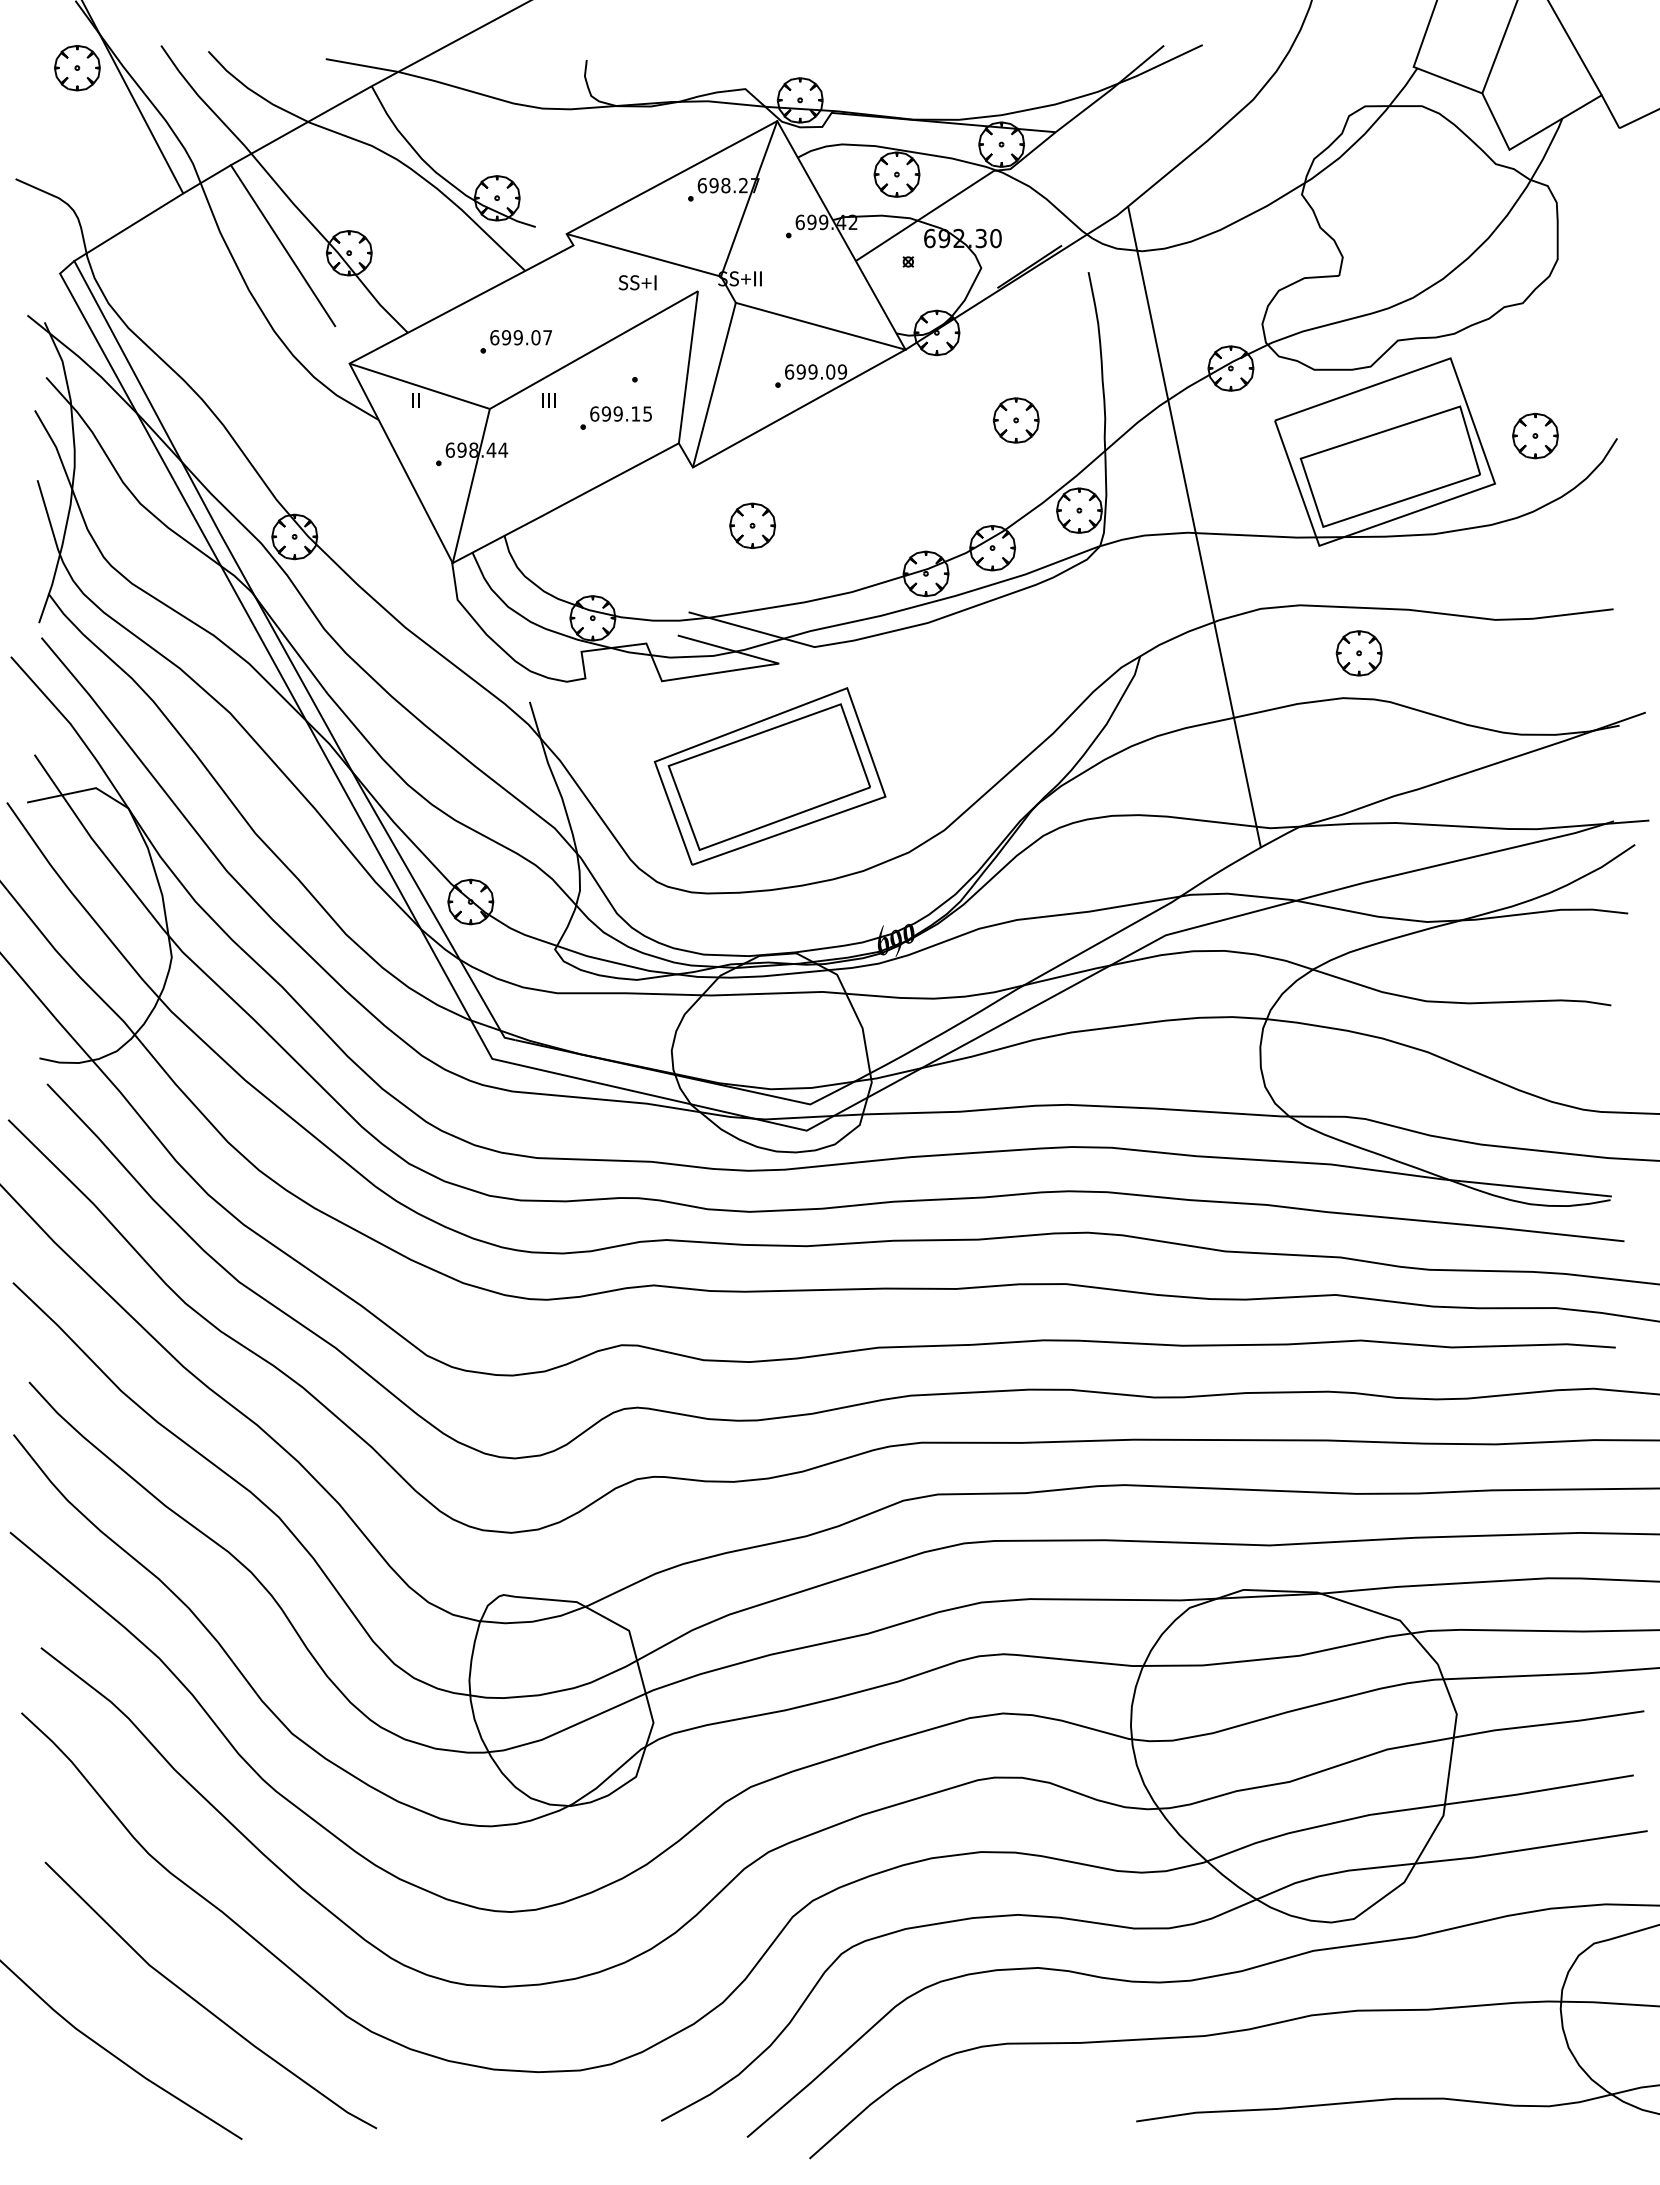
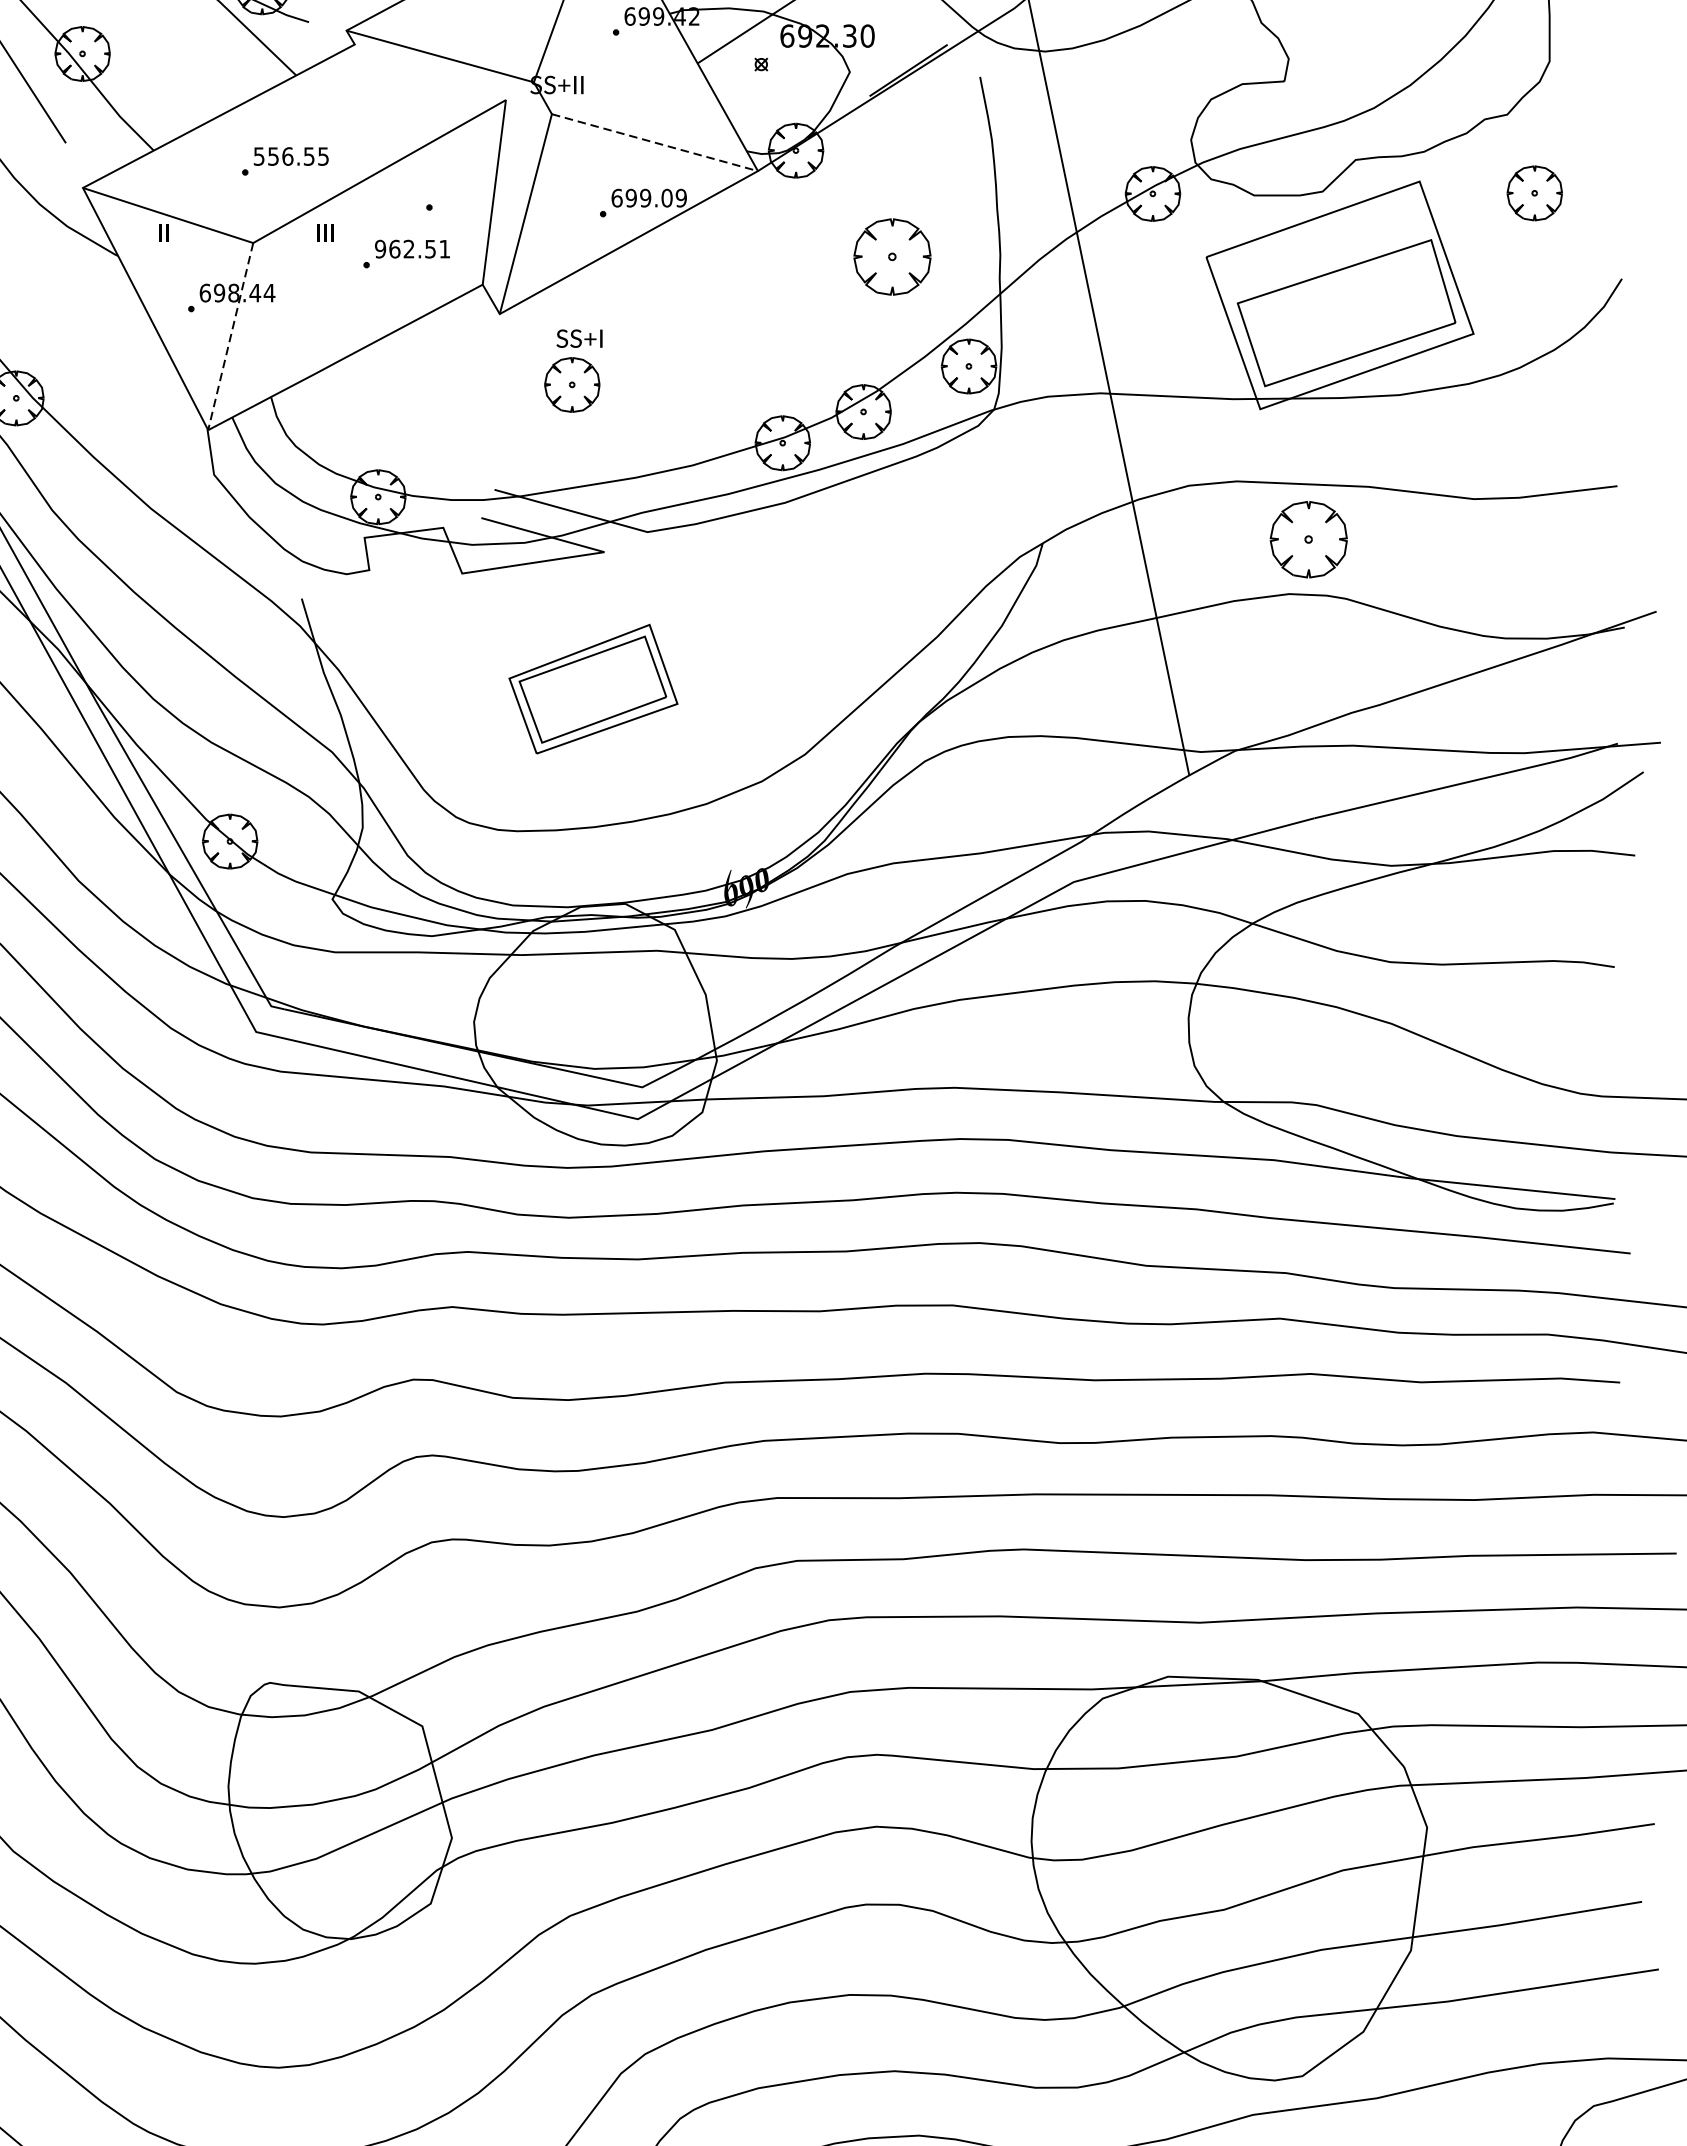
text: (637, 282) -> (579, 338), moved
line: (821, 326) -> (655, 142), solid -> dashed
text: (520, 337) -> (290, 156), 699.07 -> 556.55
text: (620, 413) -> (411, 248), 699.15 -> 962.51
part: (1015, 420) -> (891, 257), size x1.4
part: (1535, 435) -> (1534, 192), moved
line: (471, 486) -> (230, 337), solid -> dashed
part: (1358, 653) -> (1307, 539), size x1.4
part: (769, 776) -> (592, 689), size x0.6

